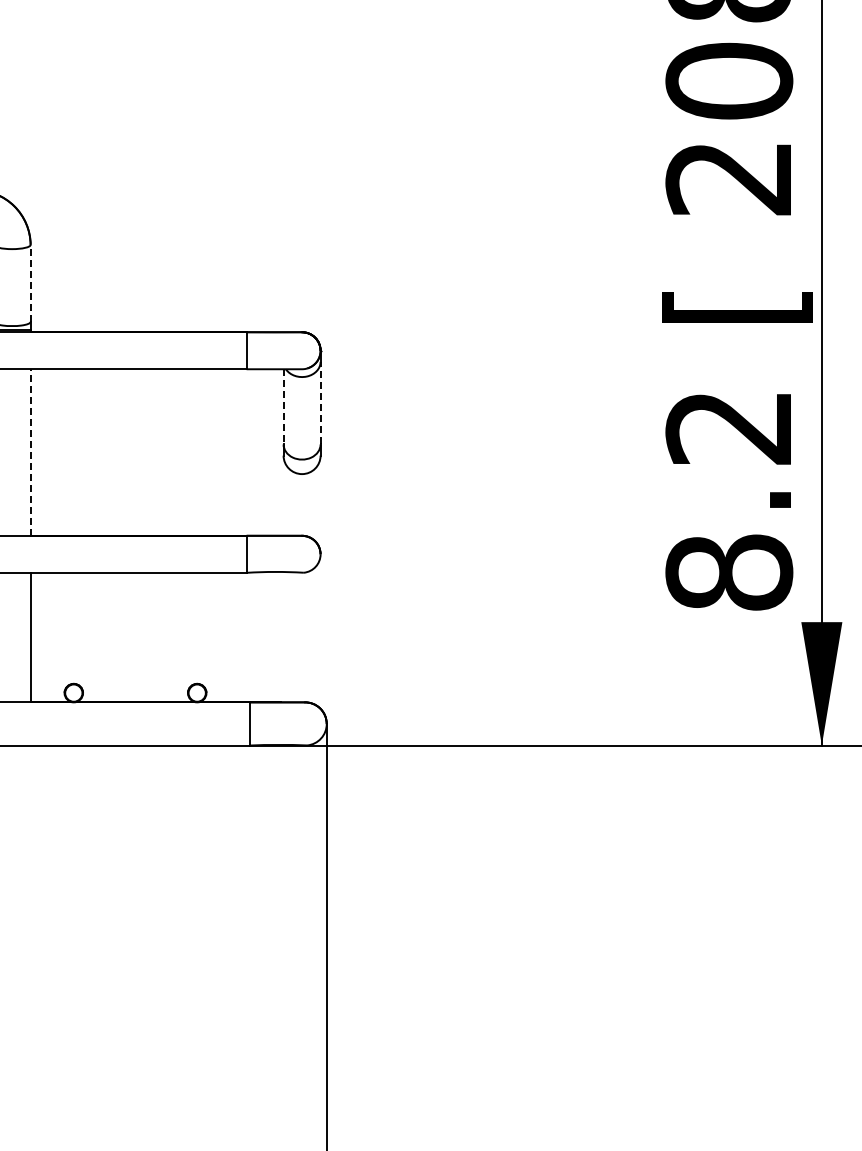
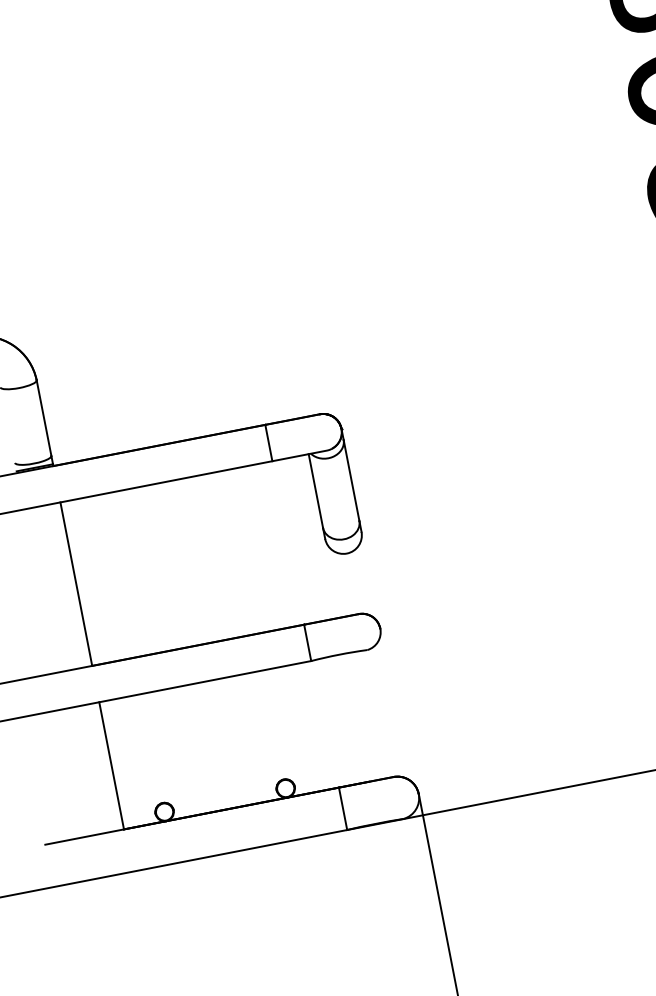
line: (30, 282) -> (43, 417), dashed -> solid
line: (320, 402) -> (351, 479), dashed -> solid
line: (283, 406) -> (315, 490), dashed -> solid
line: (30, 452) -> (76, 584), dashed -> solid

